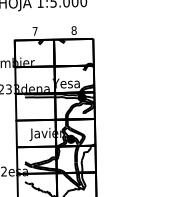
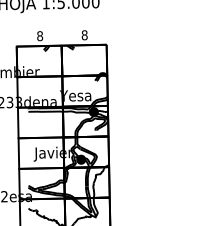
text: (35, 31) -> (40, 36), 7 -> 8

